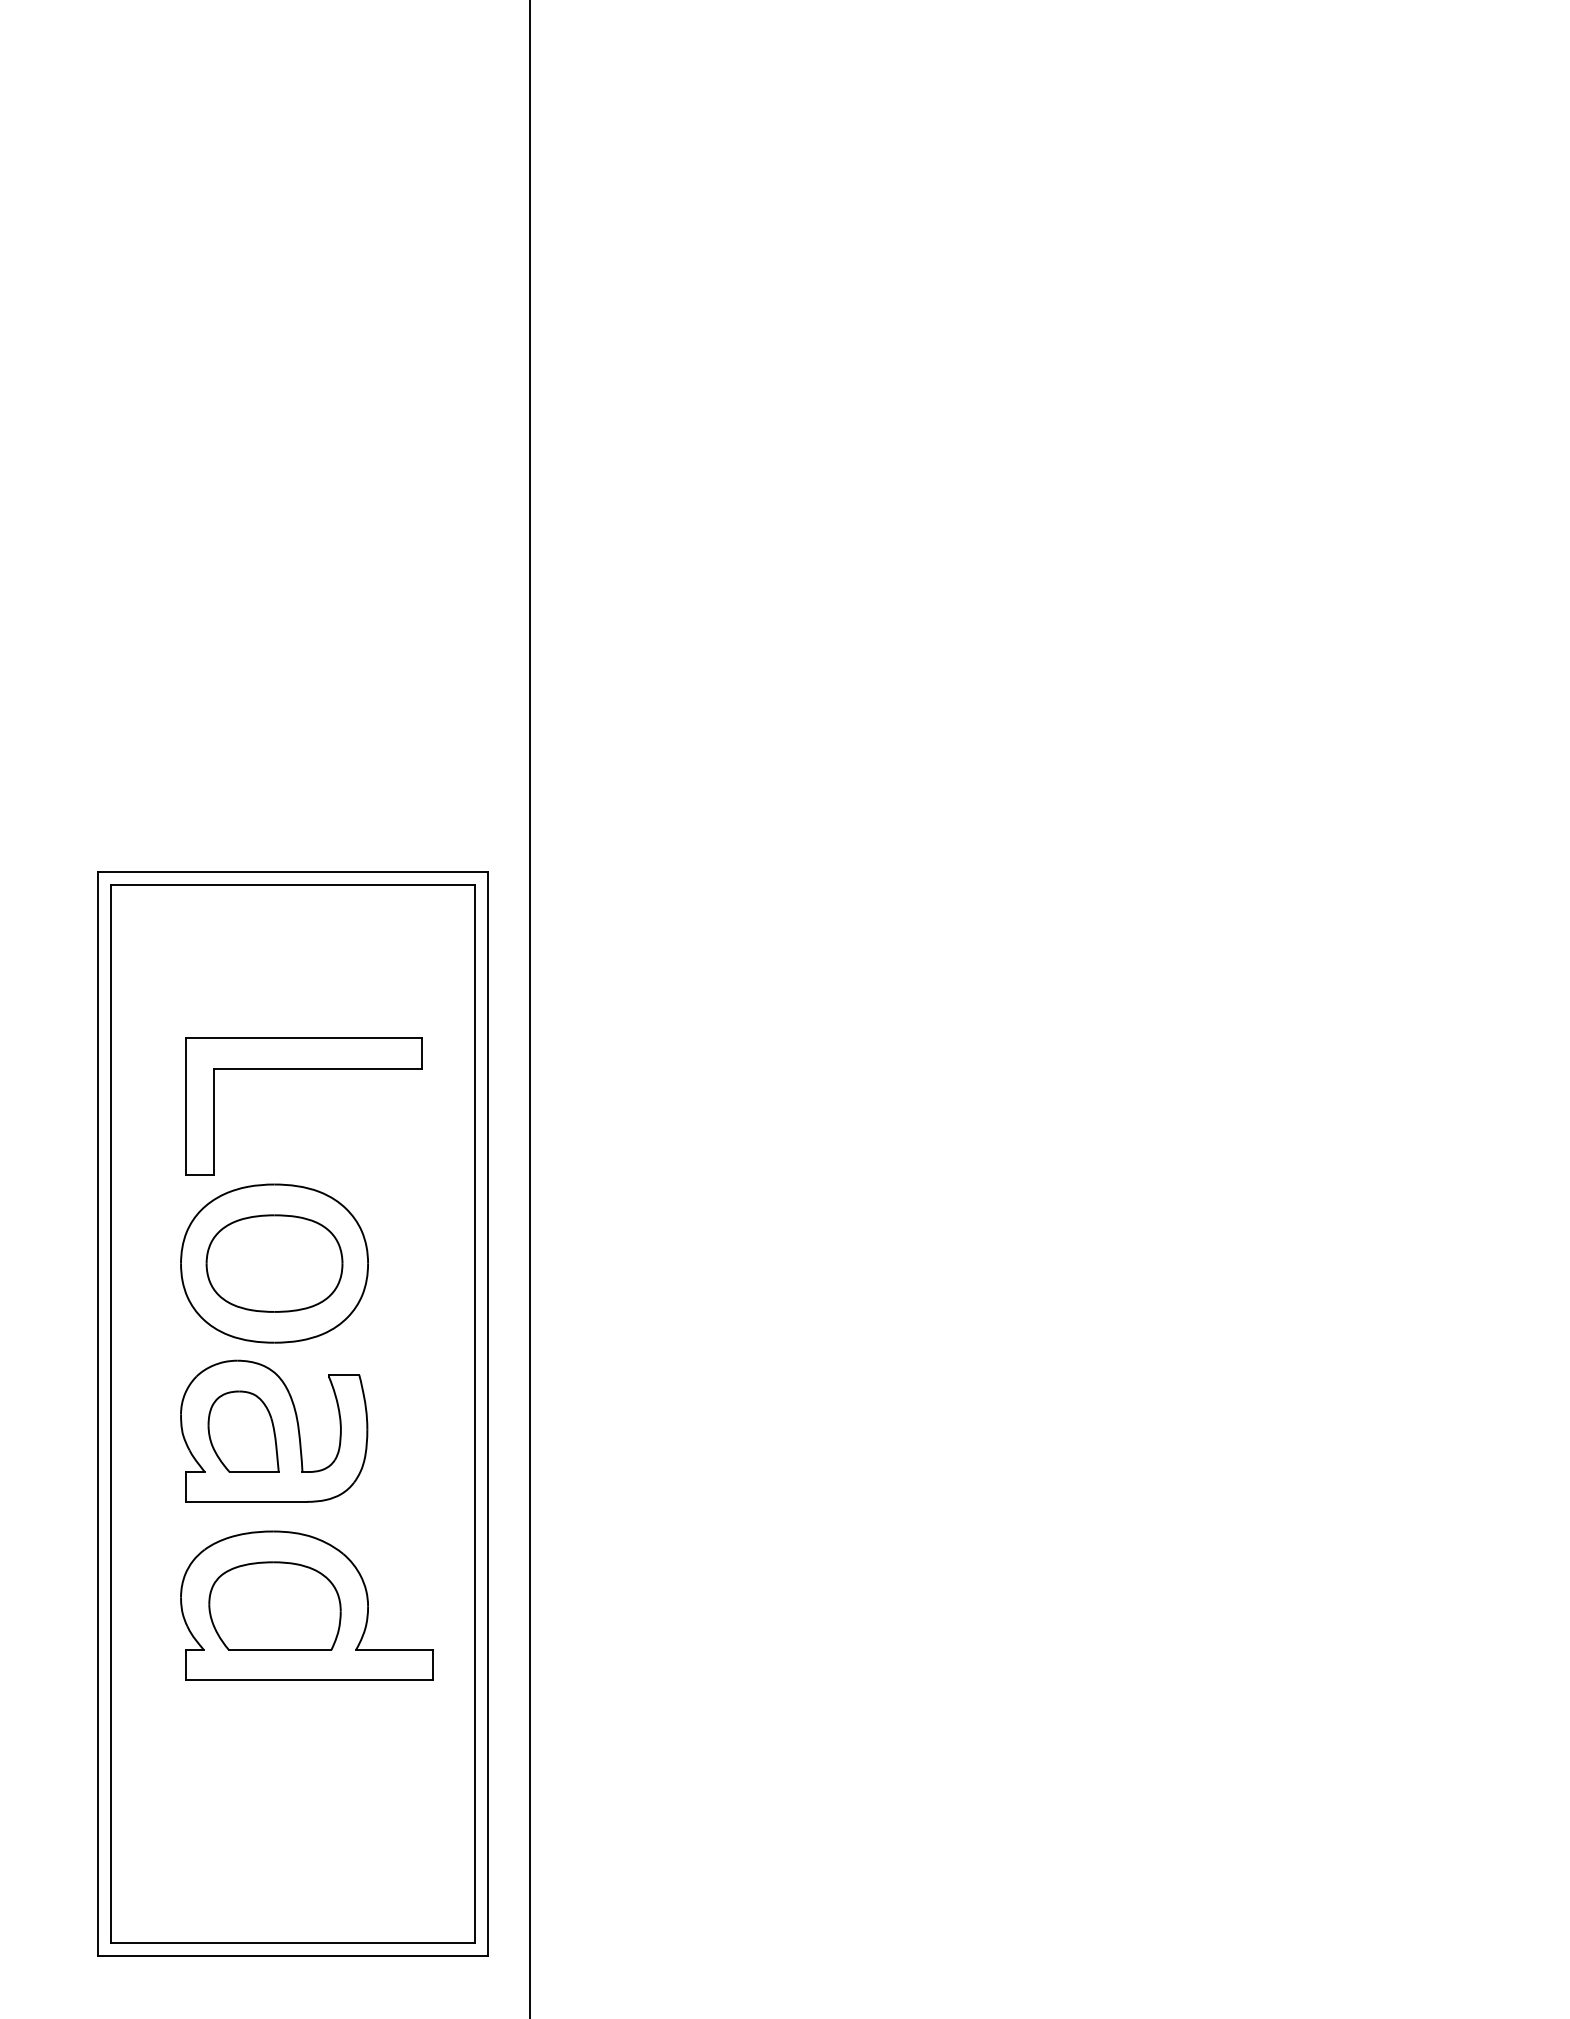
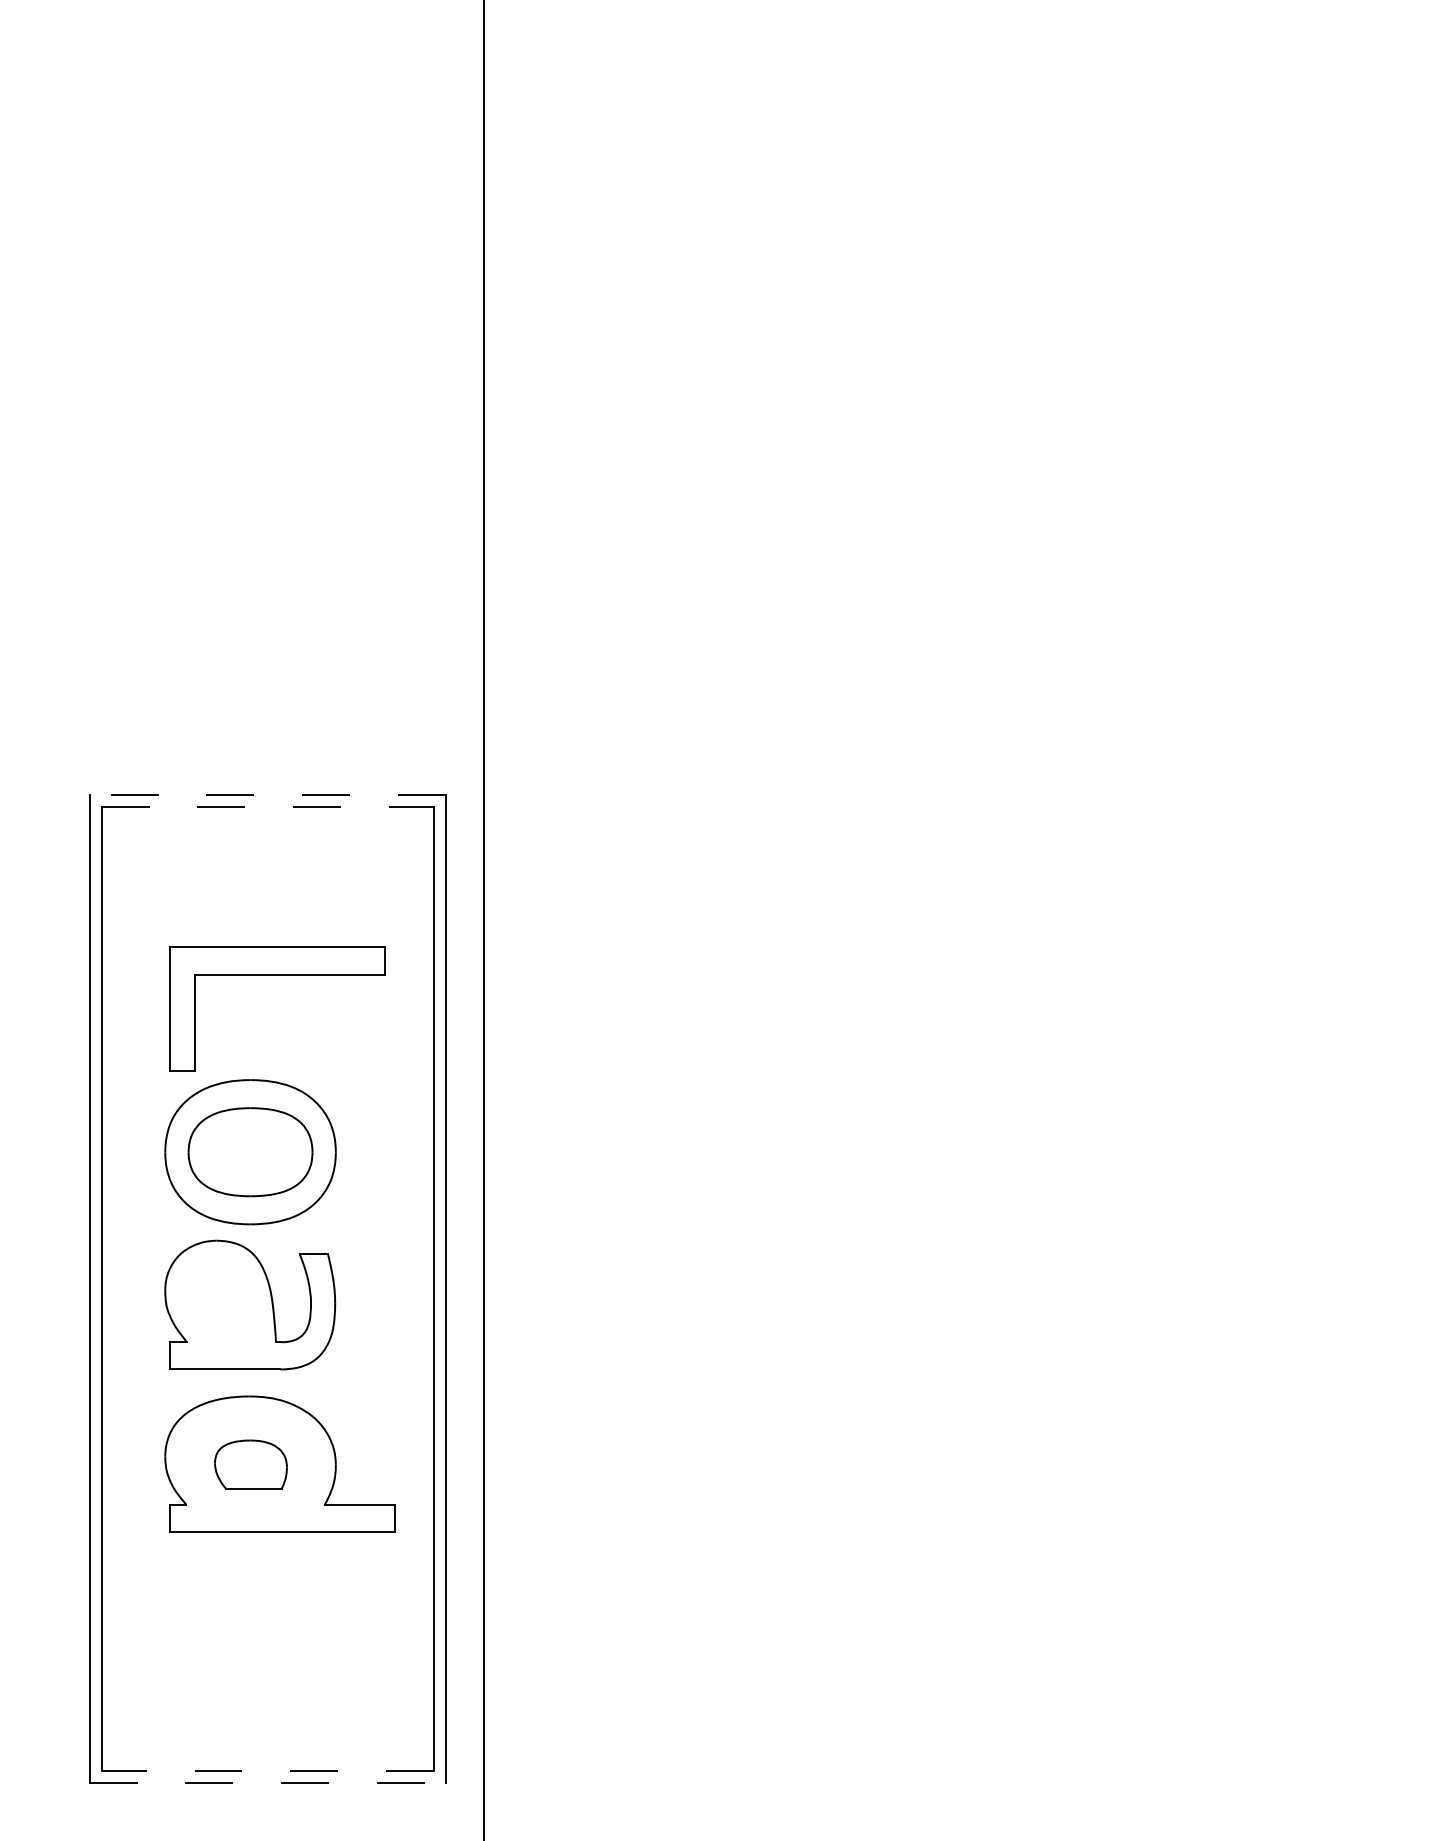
line: (293, 872) -> (267, 795), solid -> dashed
line: (293, 885) -> (267, 807), solid -> dashed
part: (243, 1430) -> (222, 1304), removed
part: (274, 1606) -> (250, 1464), size x0.6
line: (293, 1942) -> (267, 1771), solid -> dashed
line: (293, 1955) -> (267, 1783), solid -> dashed

